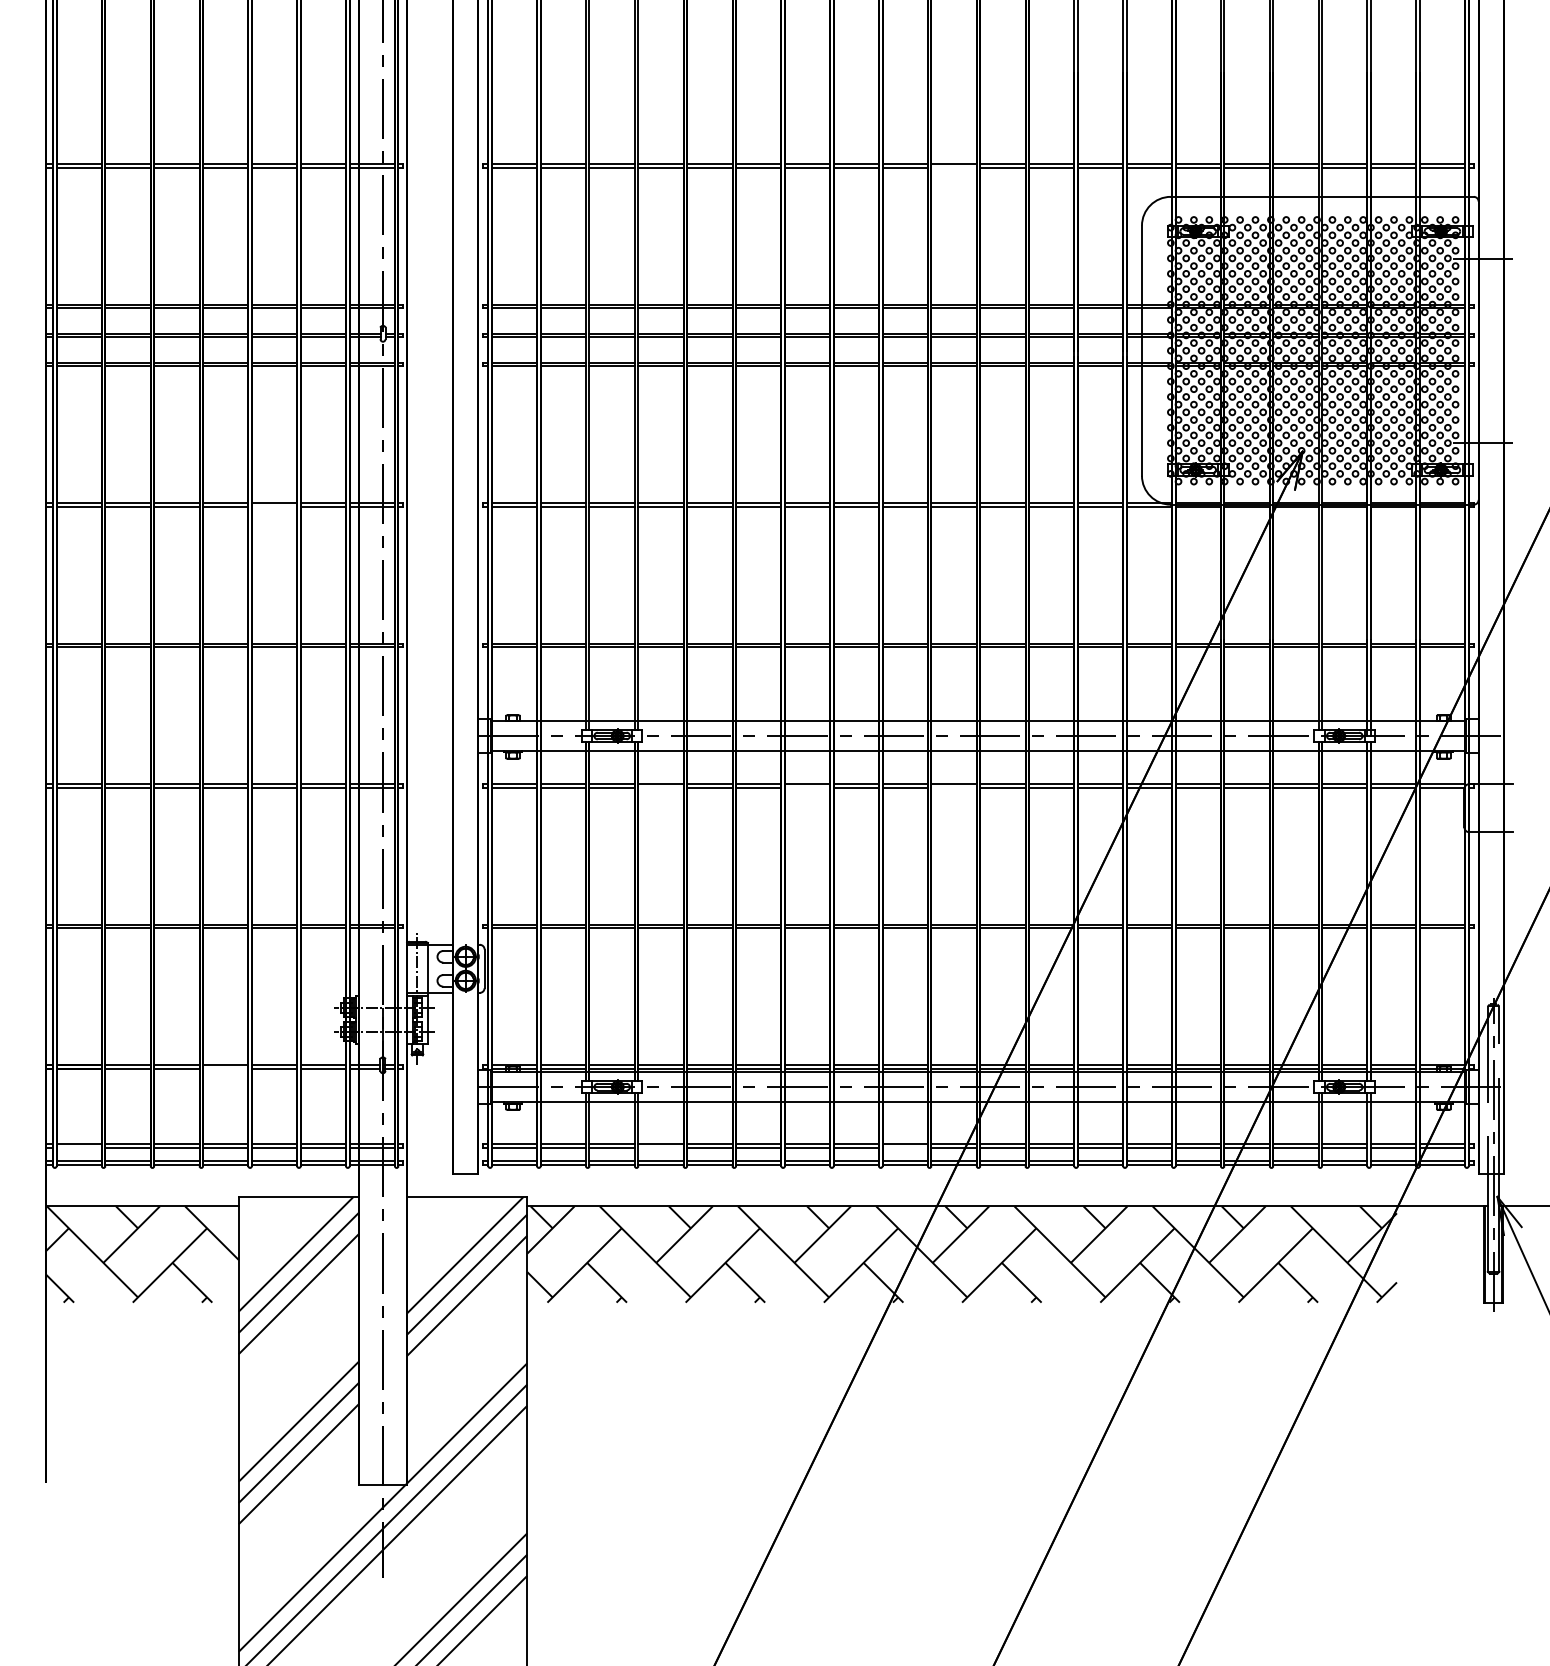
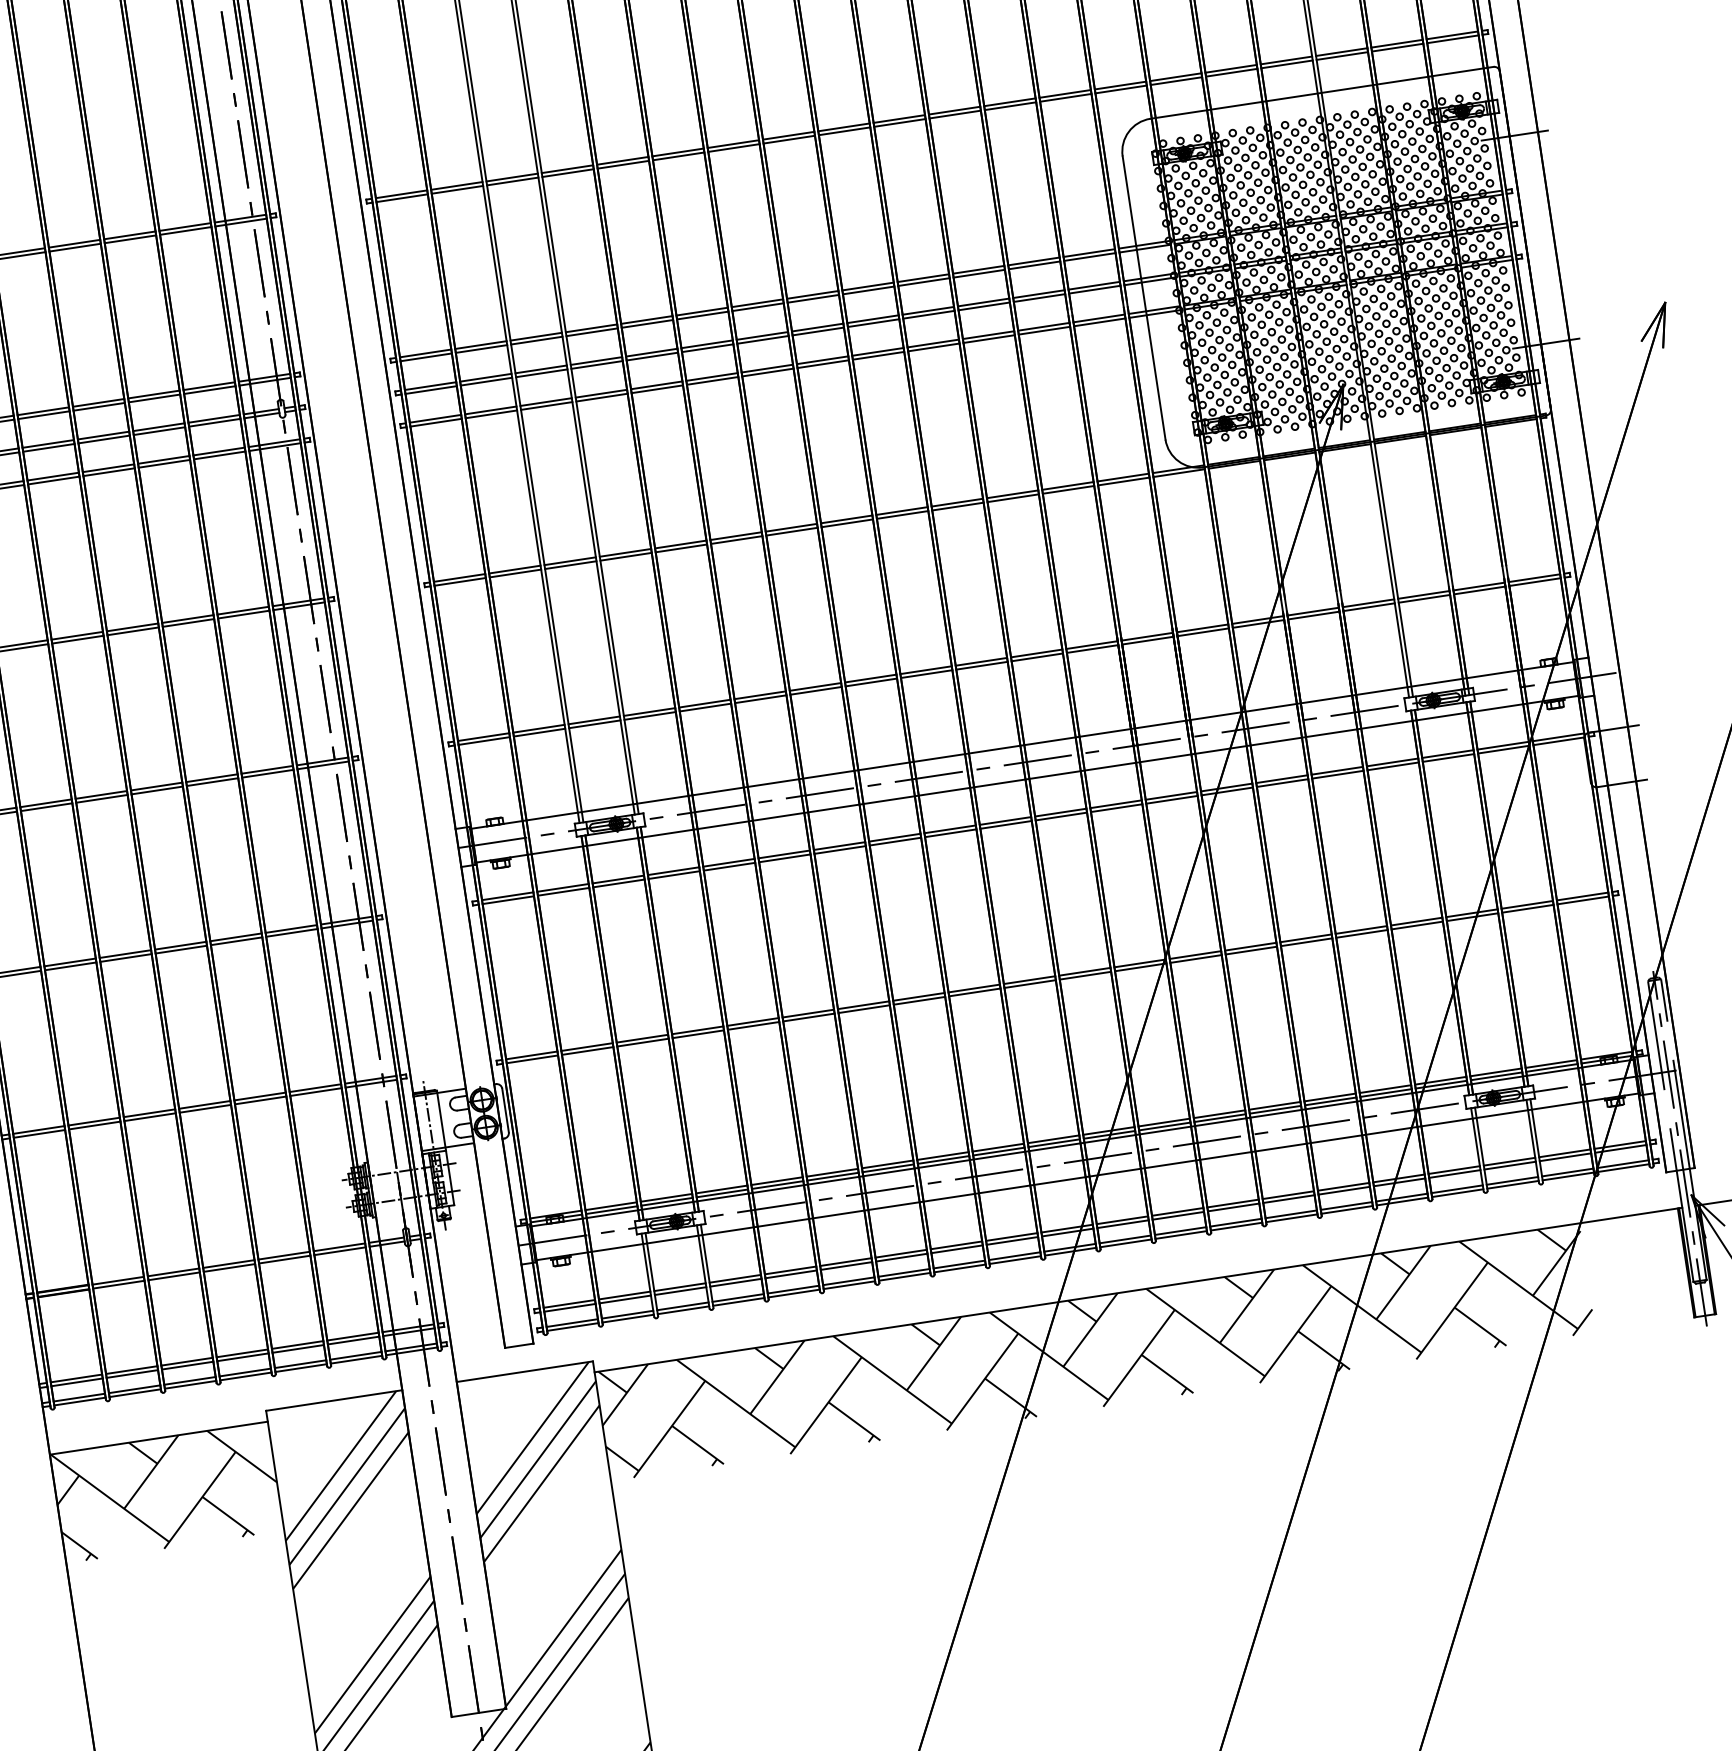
line: (953, 167) -> (899, 122), added
line: (274, 506) -> (188, 622), added
line: (660, 787) -> (673, 875), added
line: (807, 787) -> (840, 849), added
line: (953, 787) -> (1005, 824), added
line: (225, 1068) -> (229, 1267), added
line: (78, 1147) -> (76, 1382), added
line: (660, 1147) -> (735, 1282), added
line: (904, 1147) -> (1011, 1240), added

